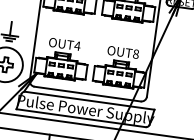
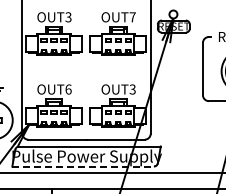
text: (77, 46) -> (68, 89), OUT4 -> OUT6
text: (135, 54) -> (132, 89), OUT8 -> OUT3
line: (81, 118) -> (83, 166), solid -> dashed

